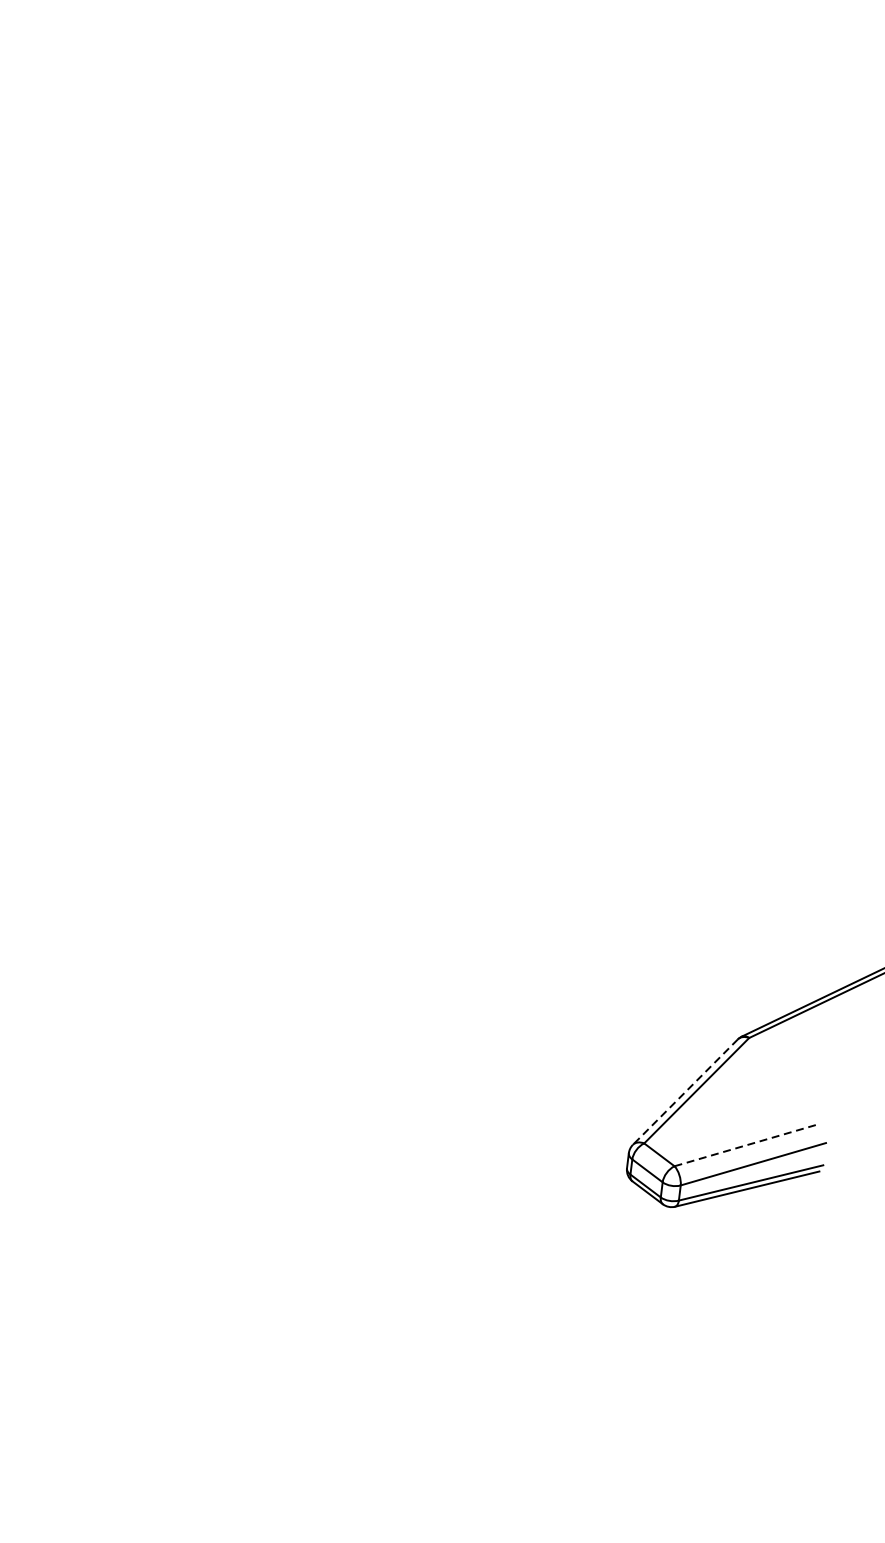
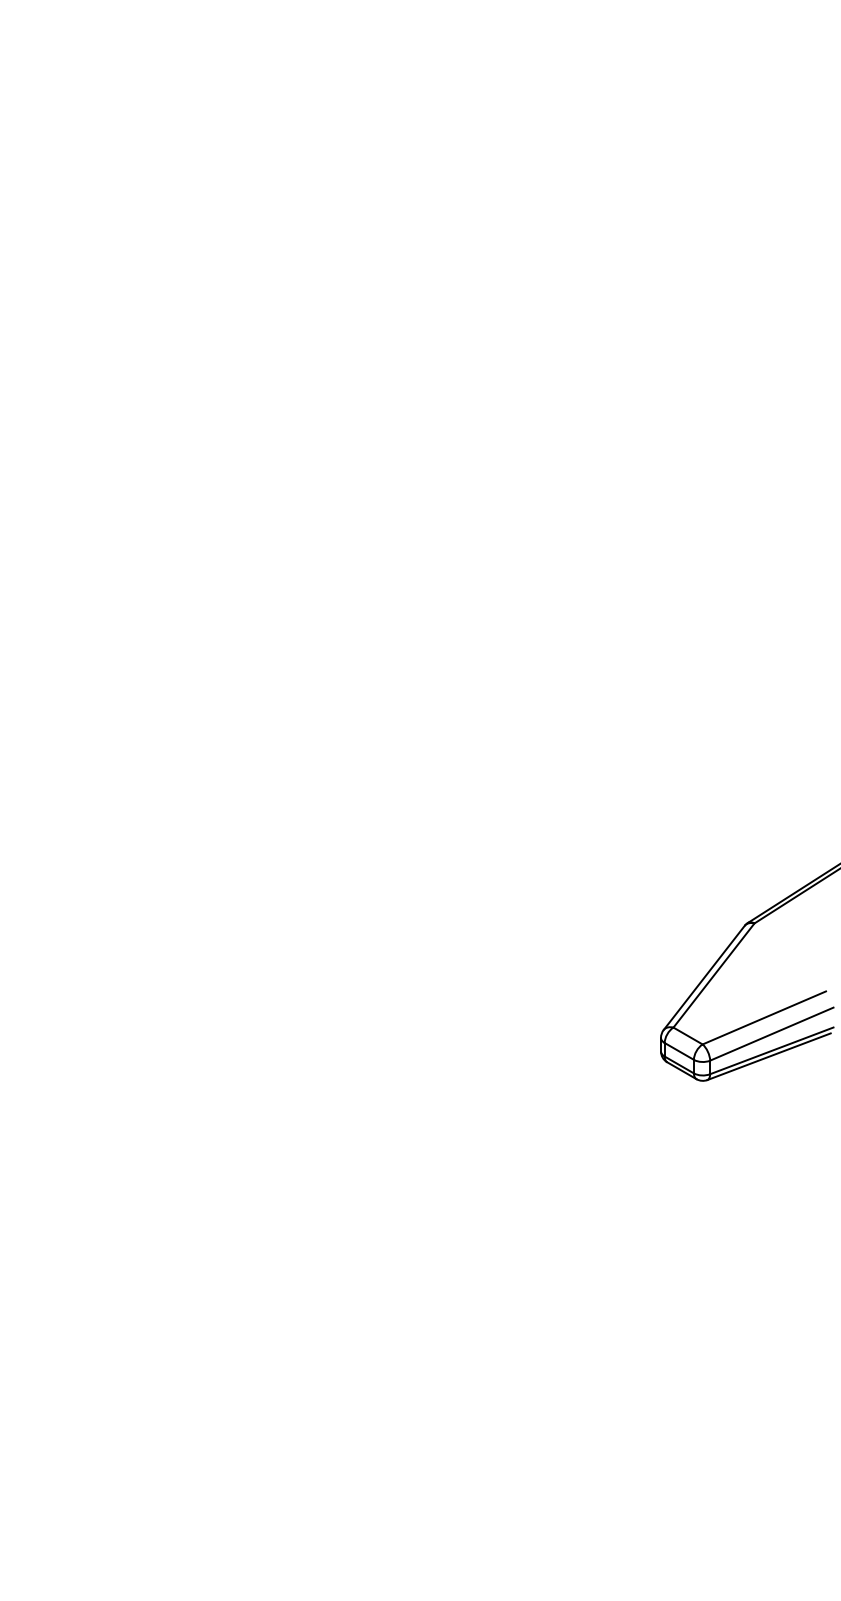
line: (685, 1091) -> (704, 977), dashed -> solid
line: (747, 1144) -> (764, 1017), dashed -> solid

